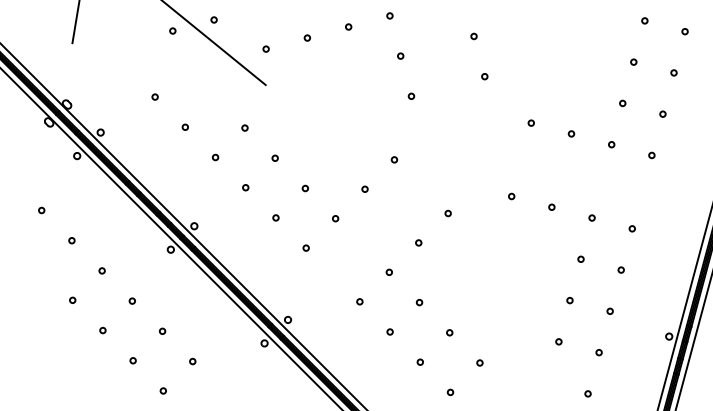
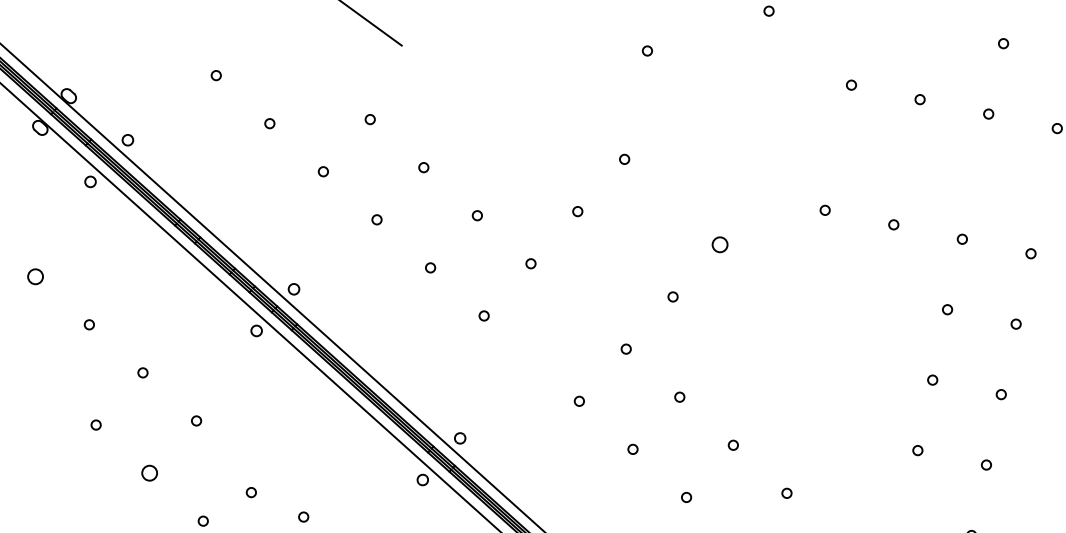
circle: (41, 210) -> (35, 276), size x1.6
circle: (447, 213) -> (718, 244), size x1.6
circle: (102, 330) -> (148, 473), size x1.6
circle: (162, 330) -> (251, 491), moved

